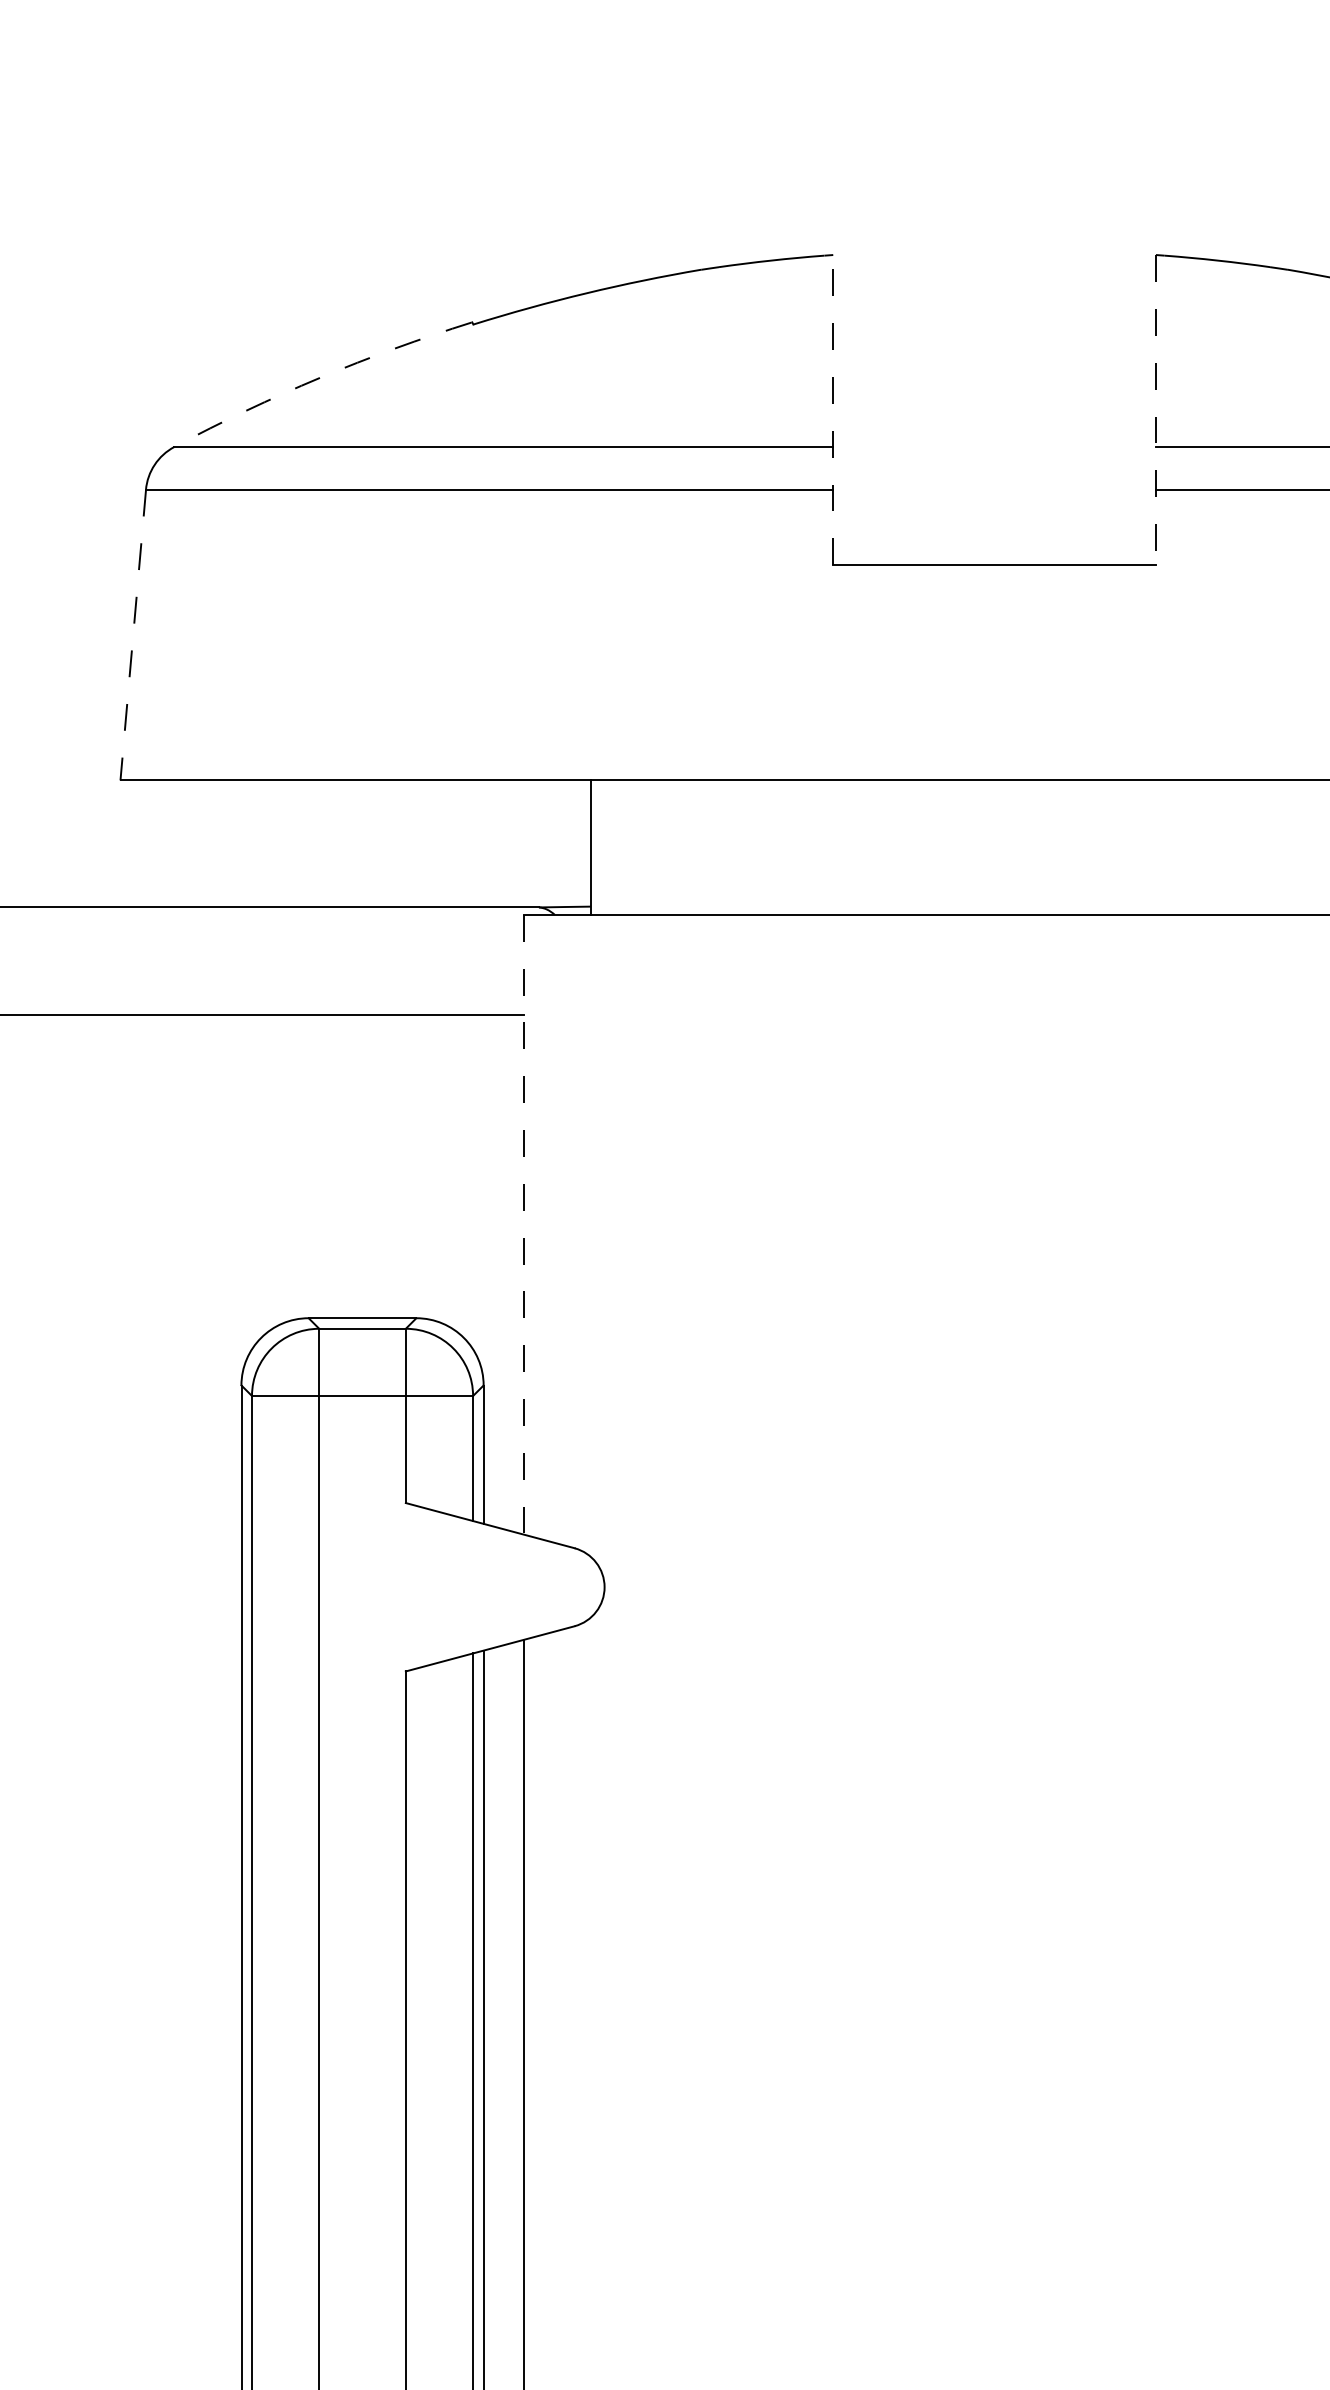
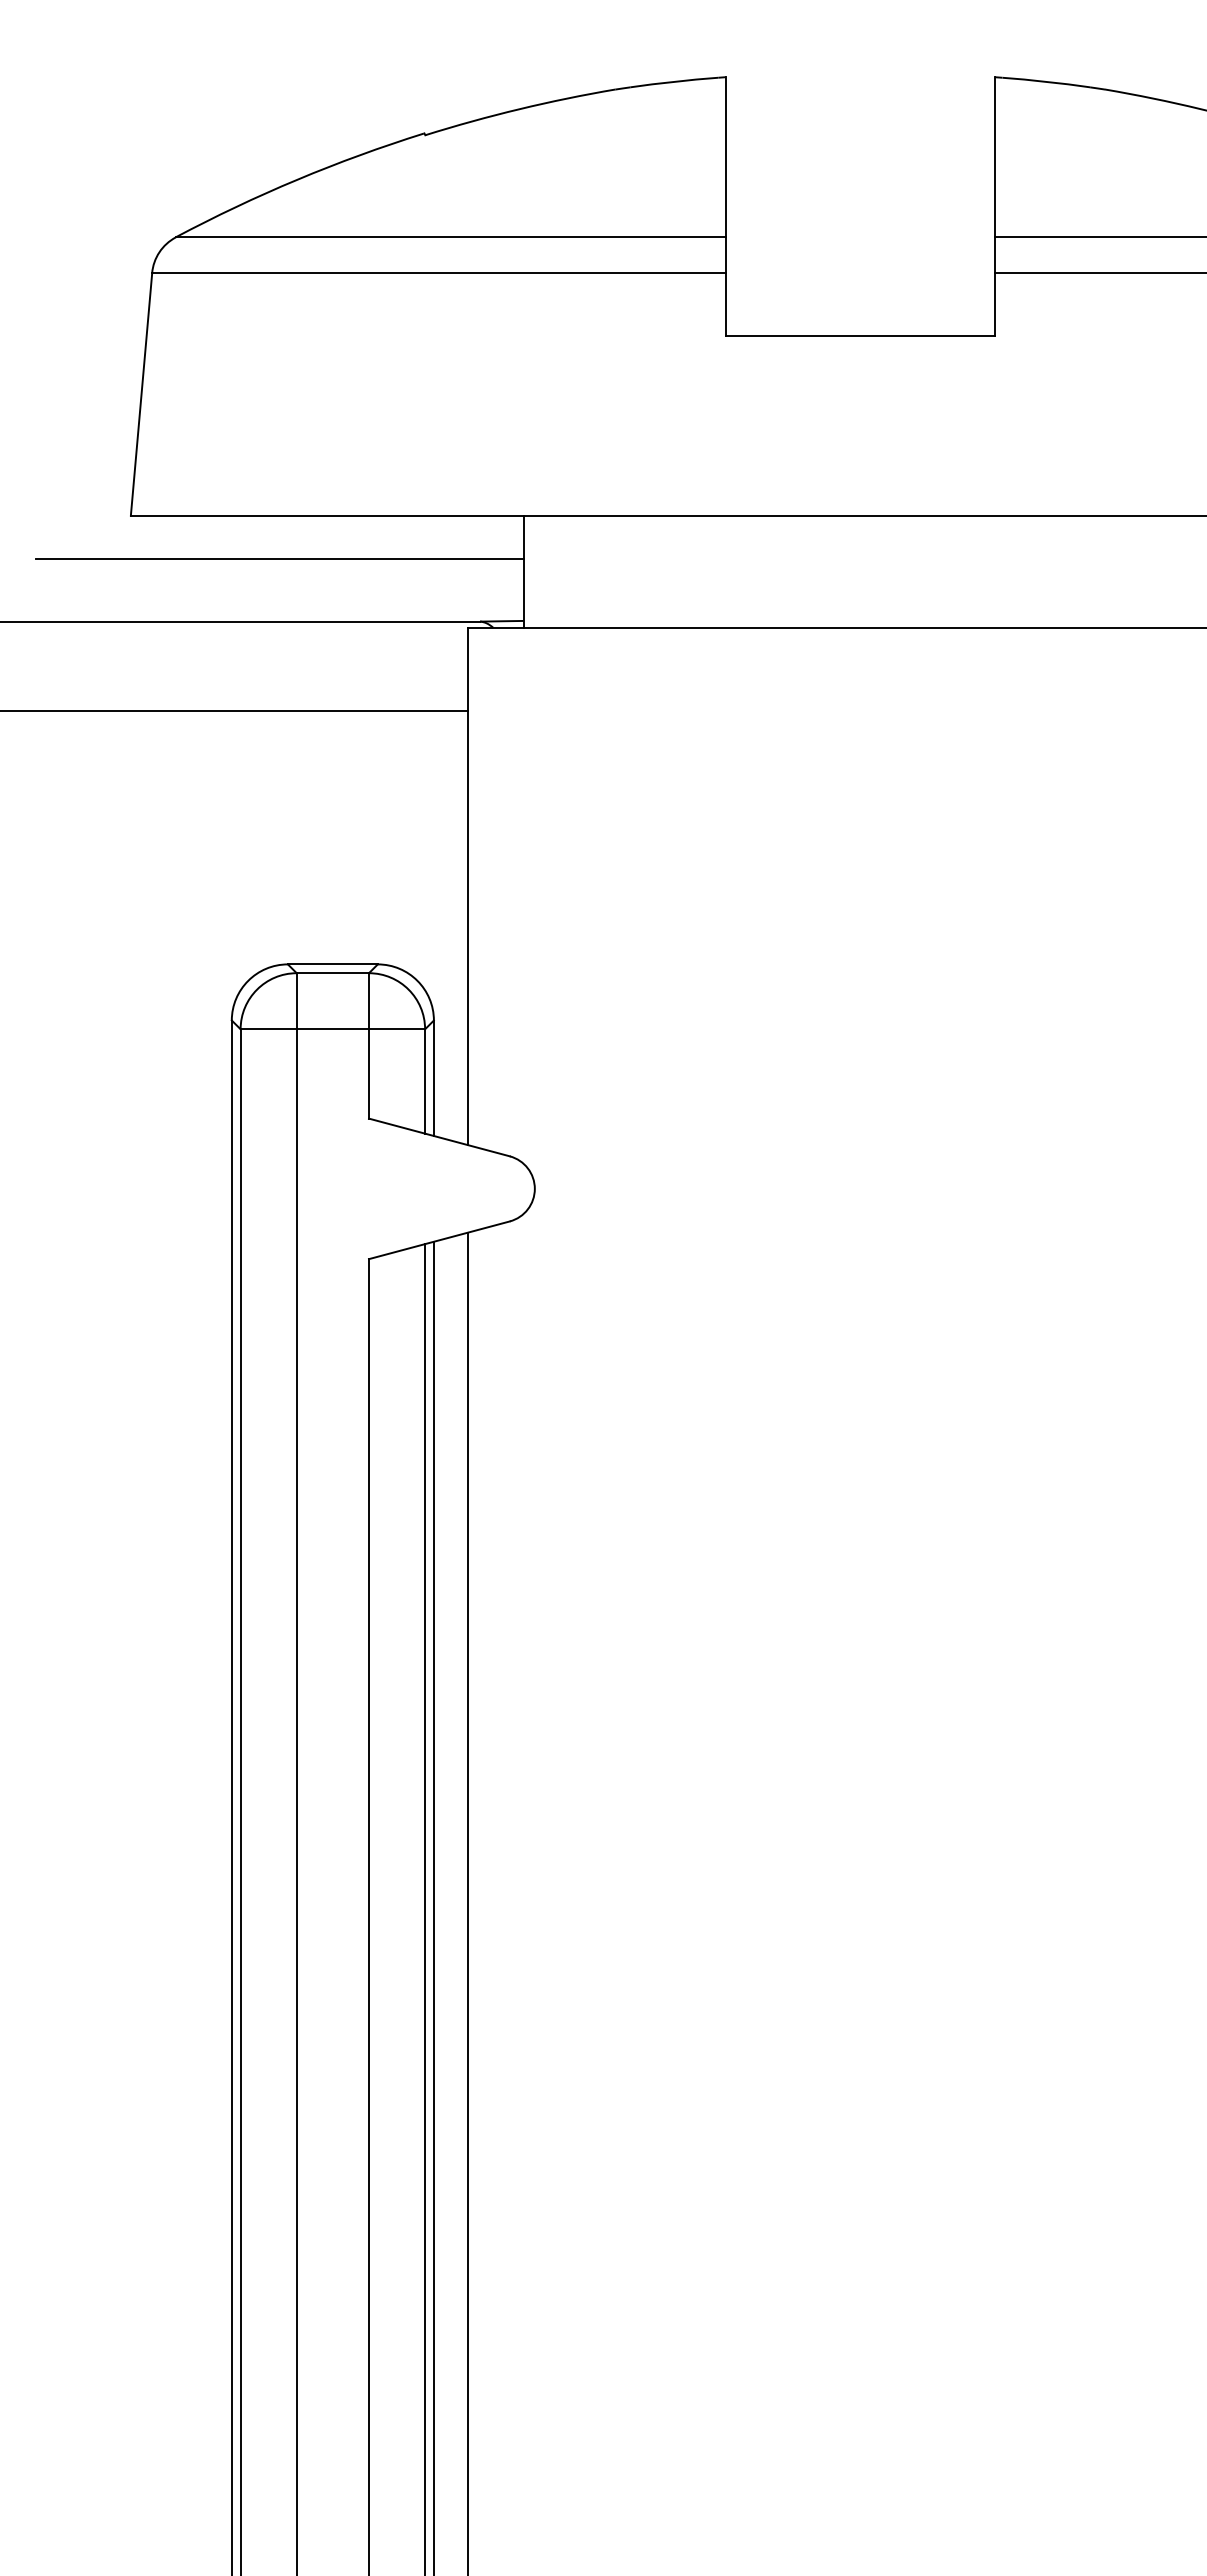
arc: (320, 377) -> (297, 179), dashed -> solid
line: (833, 409) -> (725, 206), dashed -> solid
line: (1155, 411) -> (994, 207), dashed -> solid
line: (133, 635) -> (141, 394), dashed -> solid
line: (298, 832) -> (279, 559), added
line: (523, 1224) -> (467, 886), dashed -> solid

